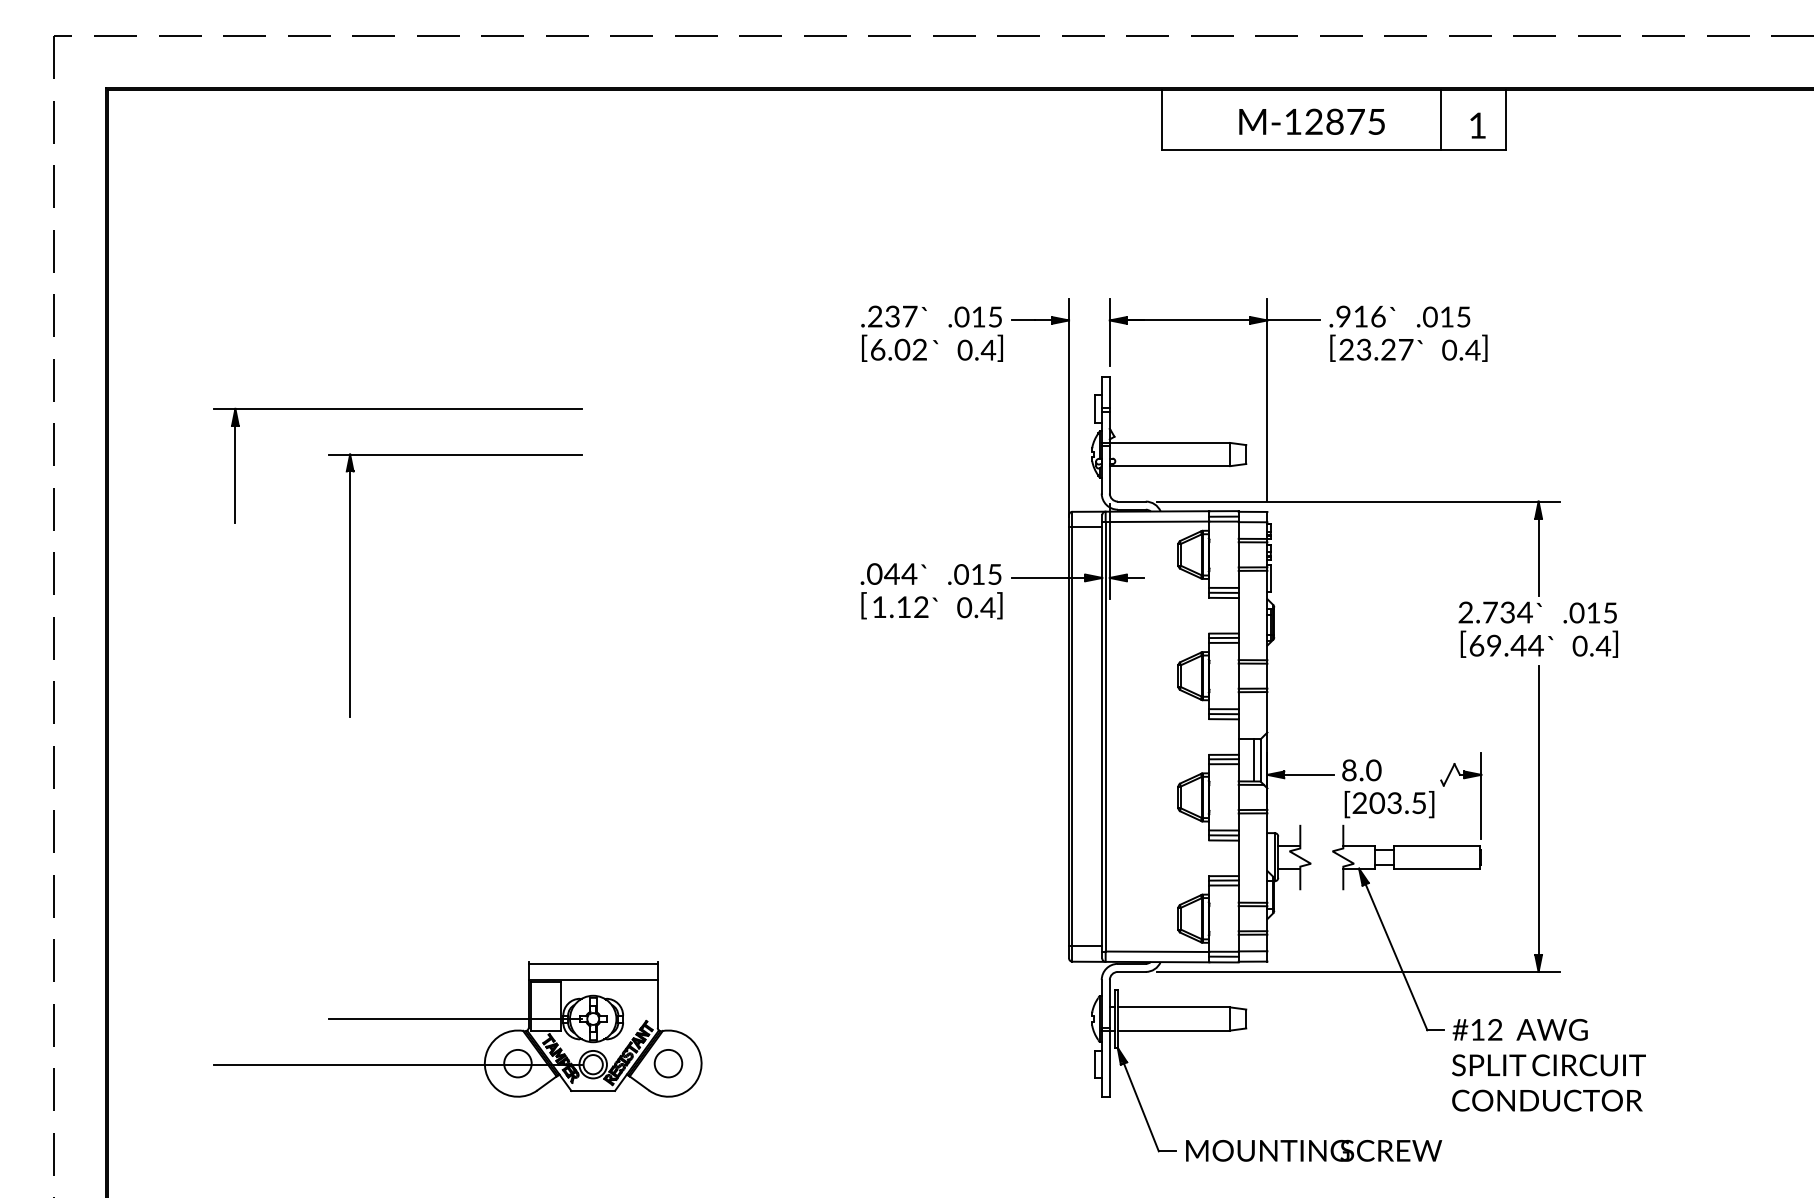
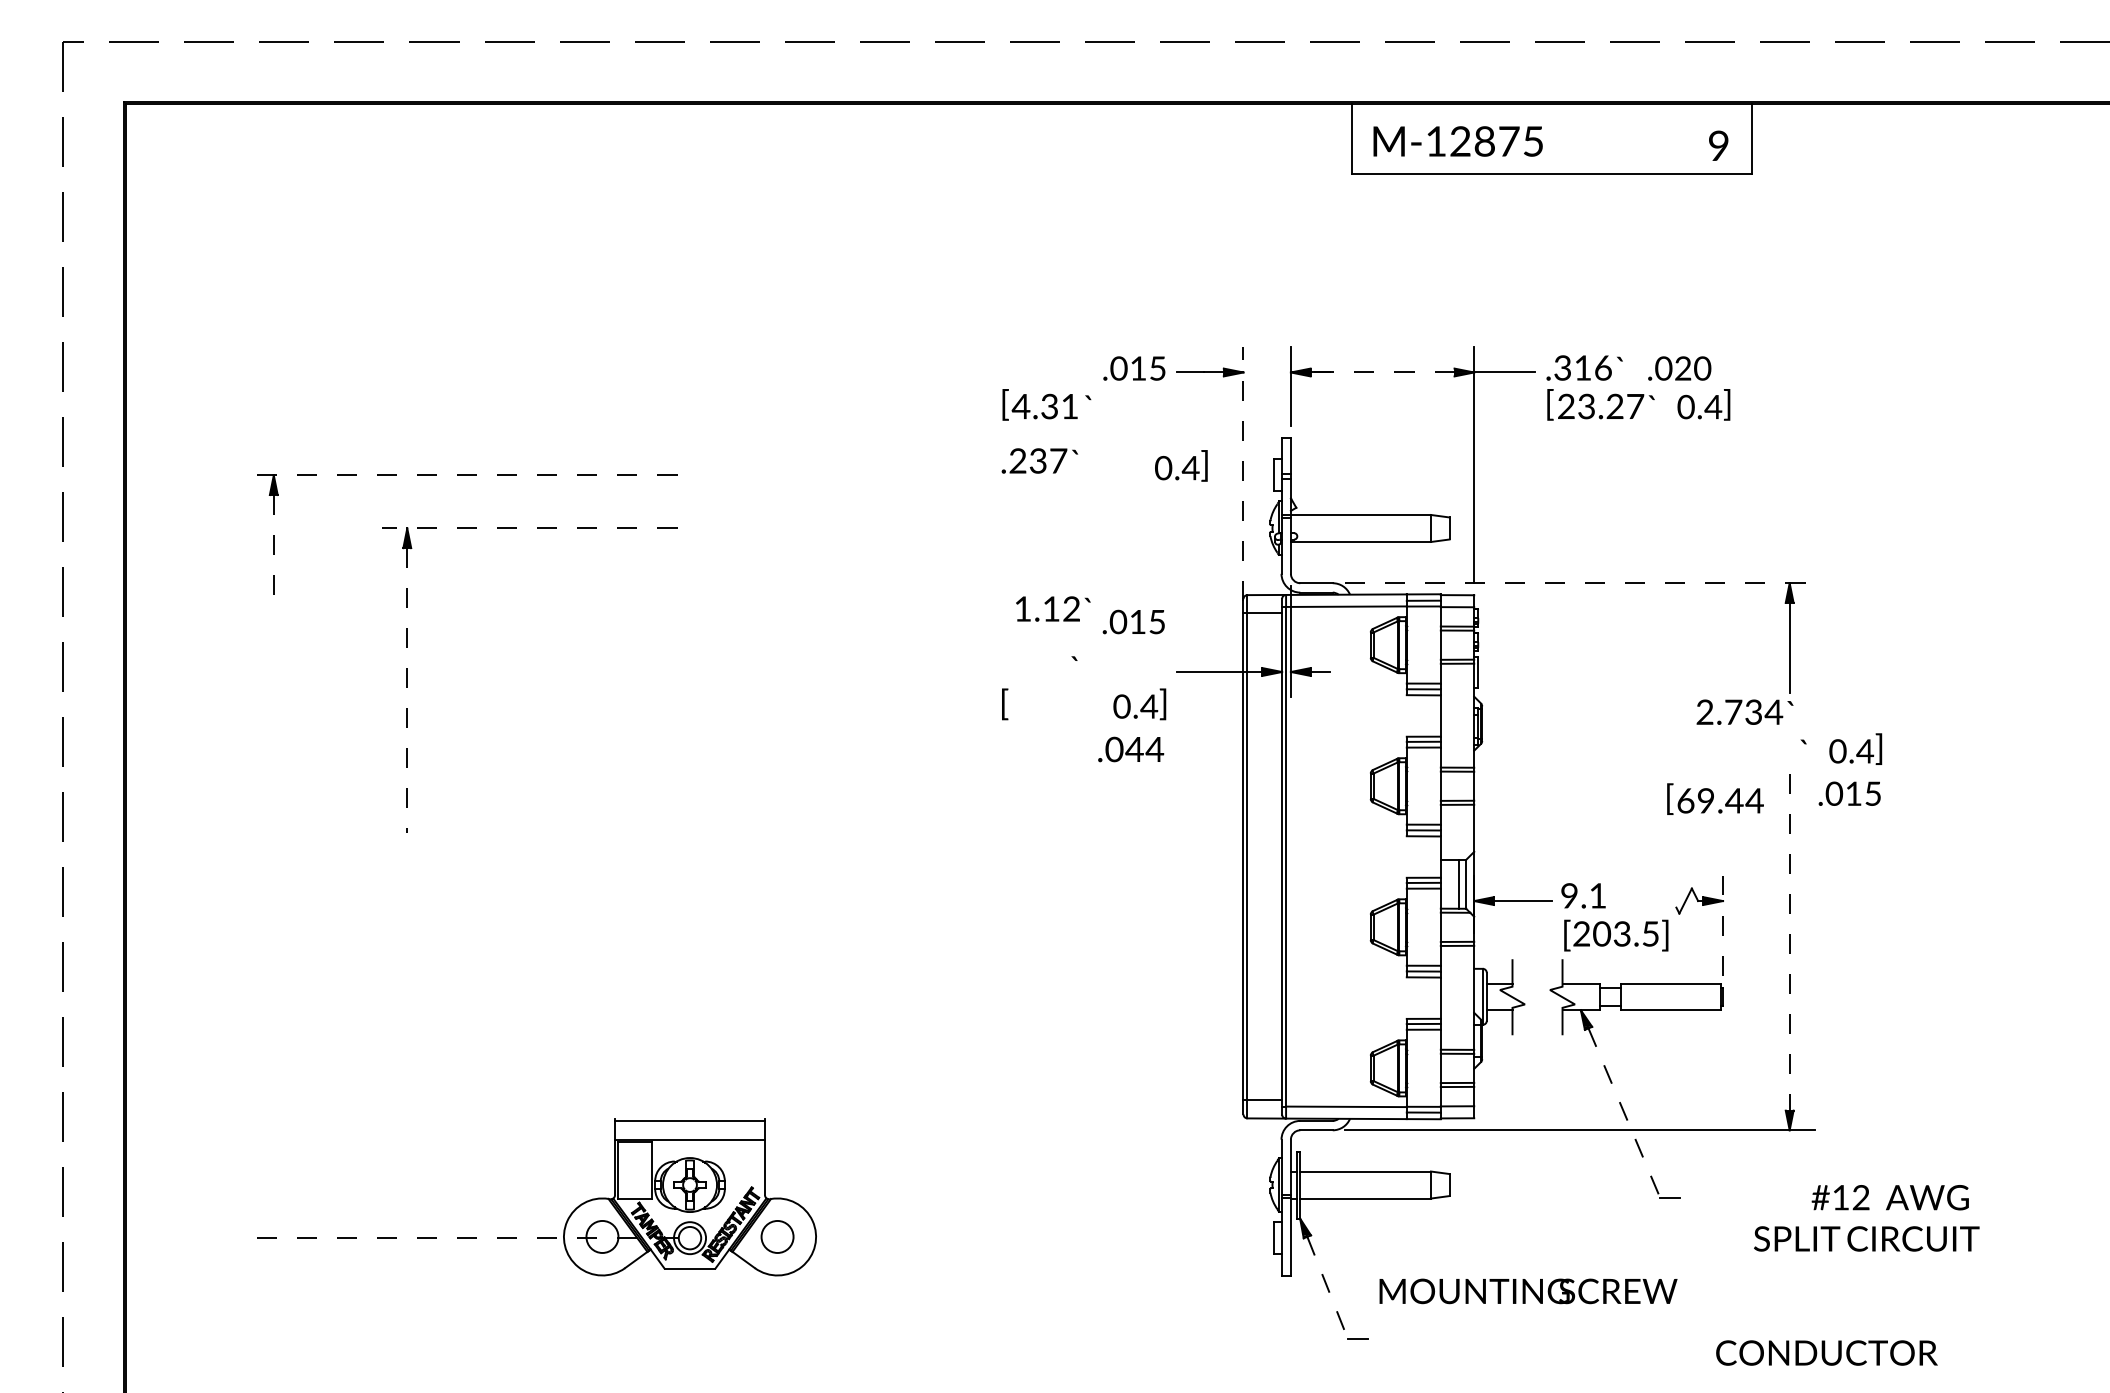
line: (1441, 120) -> (1676, 139), removed
text: (1311, 121) -> (1457, 141), moved
text: (1477, 125) -> (1718, 145), 1 -> 9
text: (893, 316) -> (1039, 460), moved
text: (1343, 316) -> (1562, 367), .916 -> .316
text: (1455, 317) -> (1693, 368), .015 -> .020
line: (1188, 320) -> (1382, 372), solid -> dashed
text: (980, 347) -> (1181, 465), moved
text: (897, 349) -> (1044, 406), 6.02 -> 4.31
line: (1069, 408) -> (1243, 474), solid -> dashed
line: (397, 409) -> (462, 475), solid -> dashed
line: (455, 454) -> (529, 528), solid -> dashed
line: (235, 474) -> (273, 551), solid -> dashed
line: (1357, 501) -> (1579, 583), solid -> dashed
text: (889, 574) -> (1131, 749), moved
text: (974, 574) -> (1133, 621), moved
line: (350, 593) -> (407, 690), solid -> dashed
text: (905, 606) -> (1053, 608), moved
text: (1590, 612) -> (1849, 793), moved
text: (1502, 643) -> (1715, 798), moved
text: (1362, 770) -> (1584, 895), 8.0 -> 9.1
line: (1481, 795) -> (1723, 925), solid -> dashed
line: (1538, 810) -> (1789, 942), solid -> dashed
line: (1396, 957) -> (1624, 1113), solid -> dashed
line: (455, 1019) -> (529, 1185), removed
text: (1519, 1029) -> (1889, 1197), moved
line: (397, 1064) -> (462, 1238), solid -> dashed
text: (1548, 1064) -> (1866, 1238), moved
text: (1547, 1100) -> (1826, 1352), moved
line: (1141, 1107) -> (1327, 1287), solid -> dashed
text: (1314, 1150) -> (1528, 1291), moved

